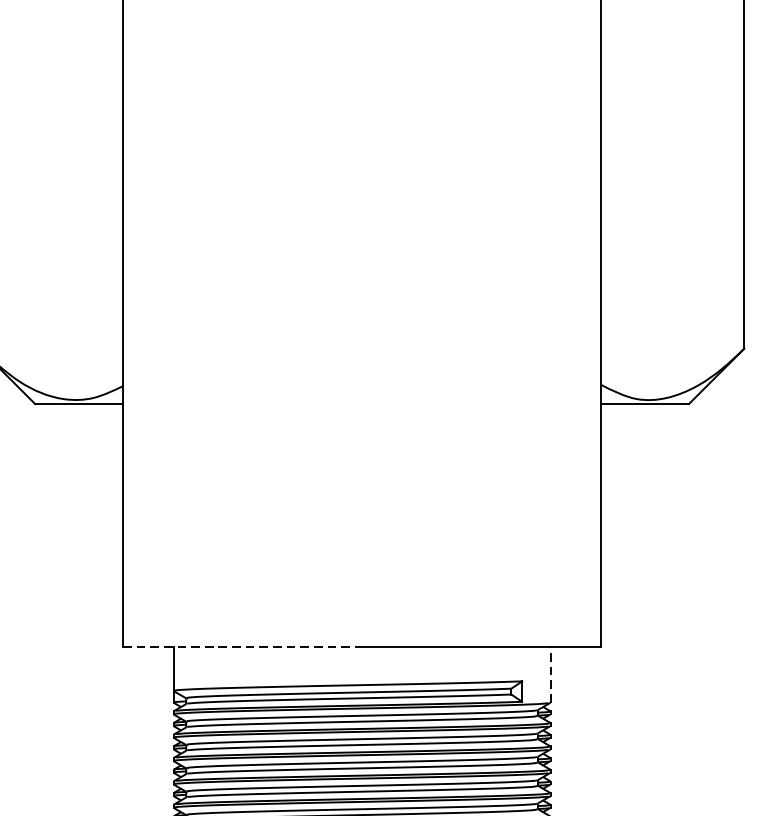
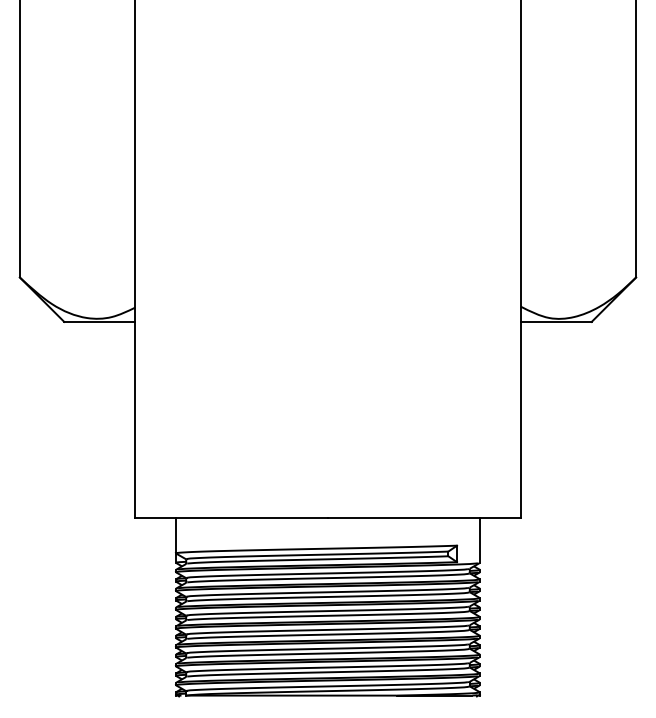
line: (243, 646) -> (232, 517), dashed -> solid
line: (549, 674) -> (479, 540), dashed -> solid

